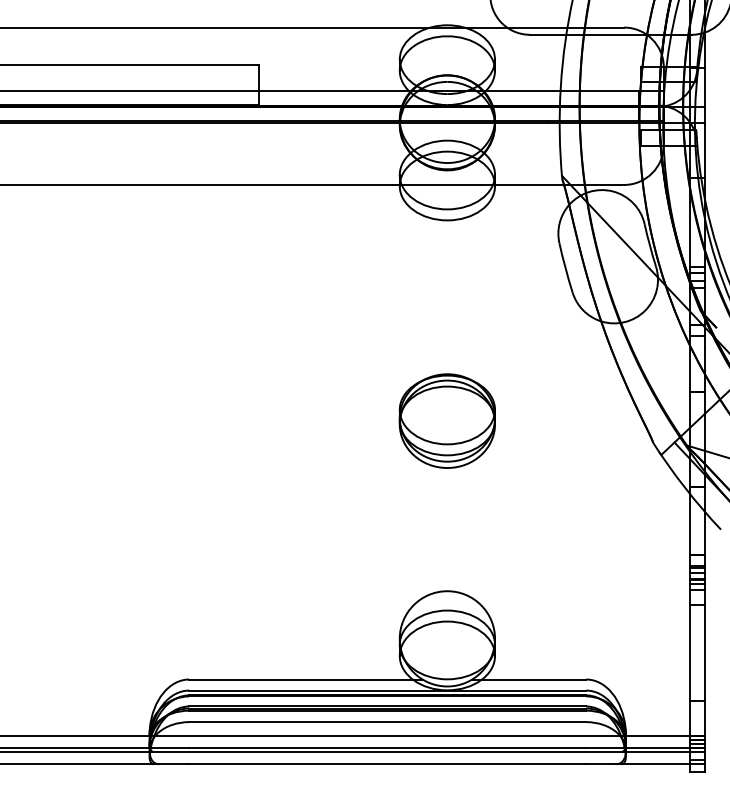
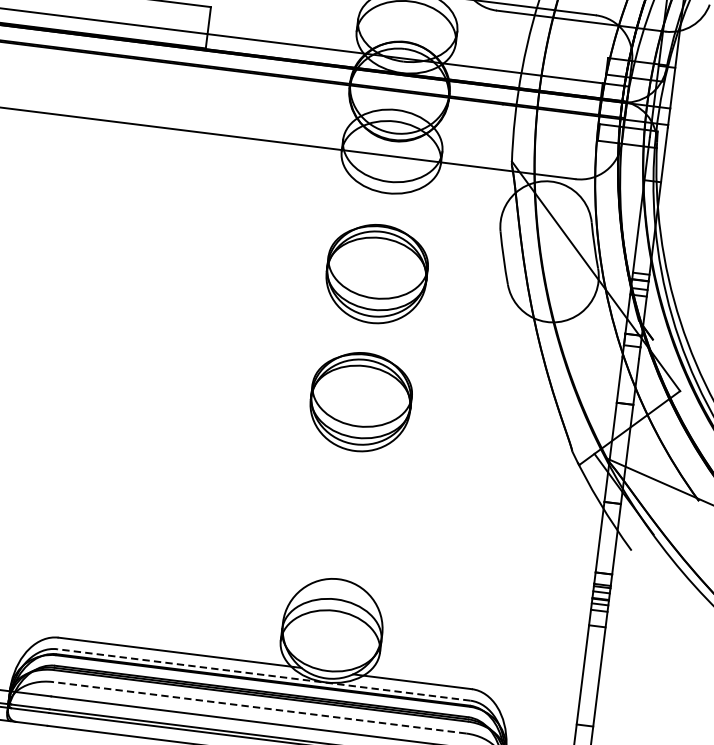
part: (446, 297) -> (375, 273), added
line: (387, 690) -> (263, 674), solid -> dashed
line: (387, 722) -> (259, 708), solid -> dashed

